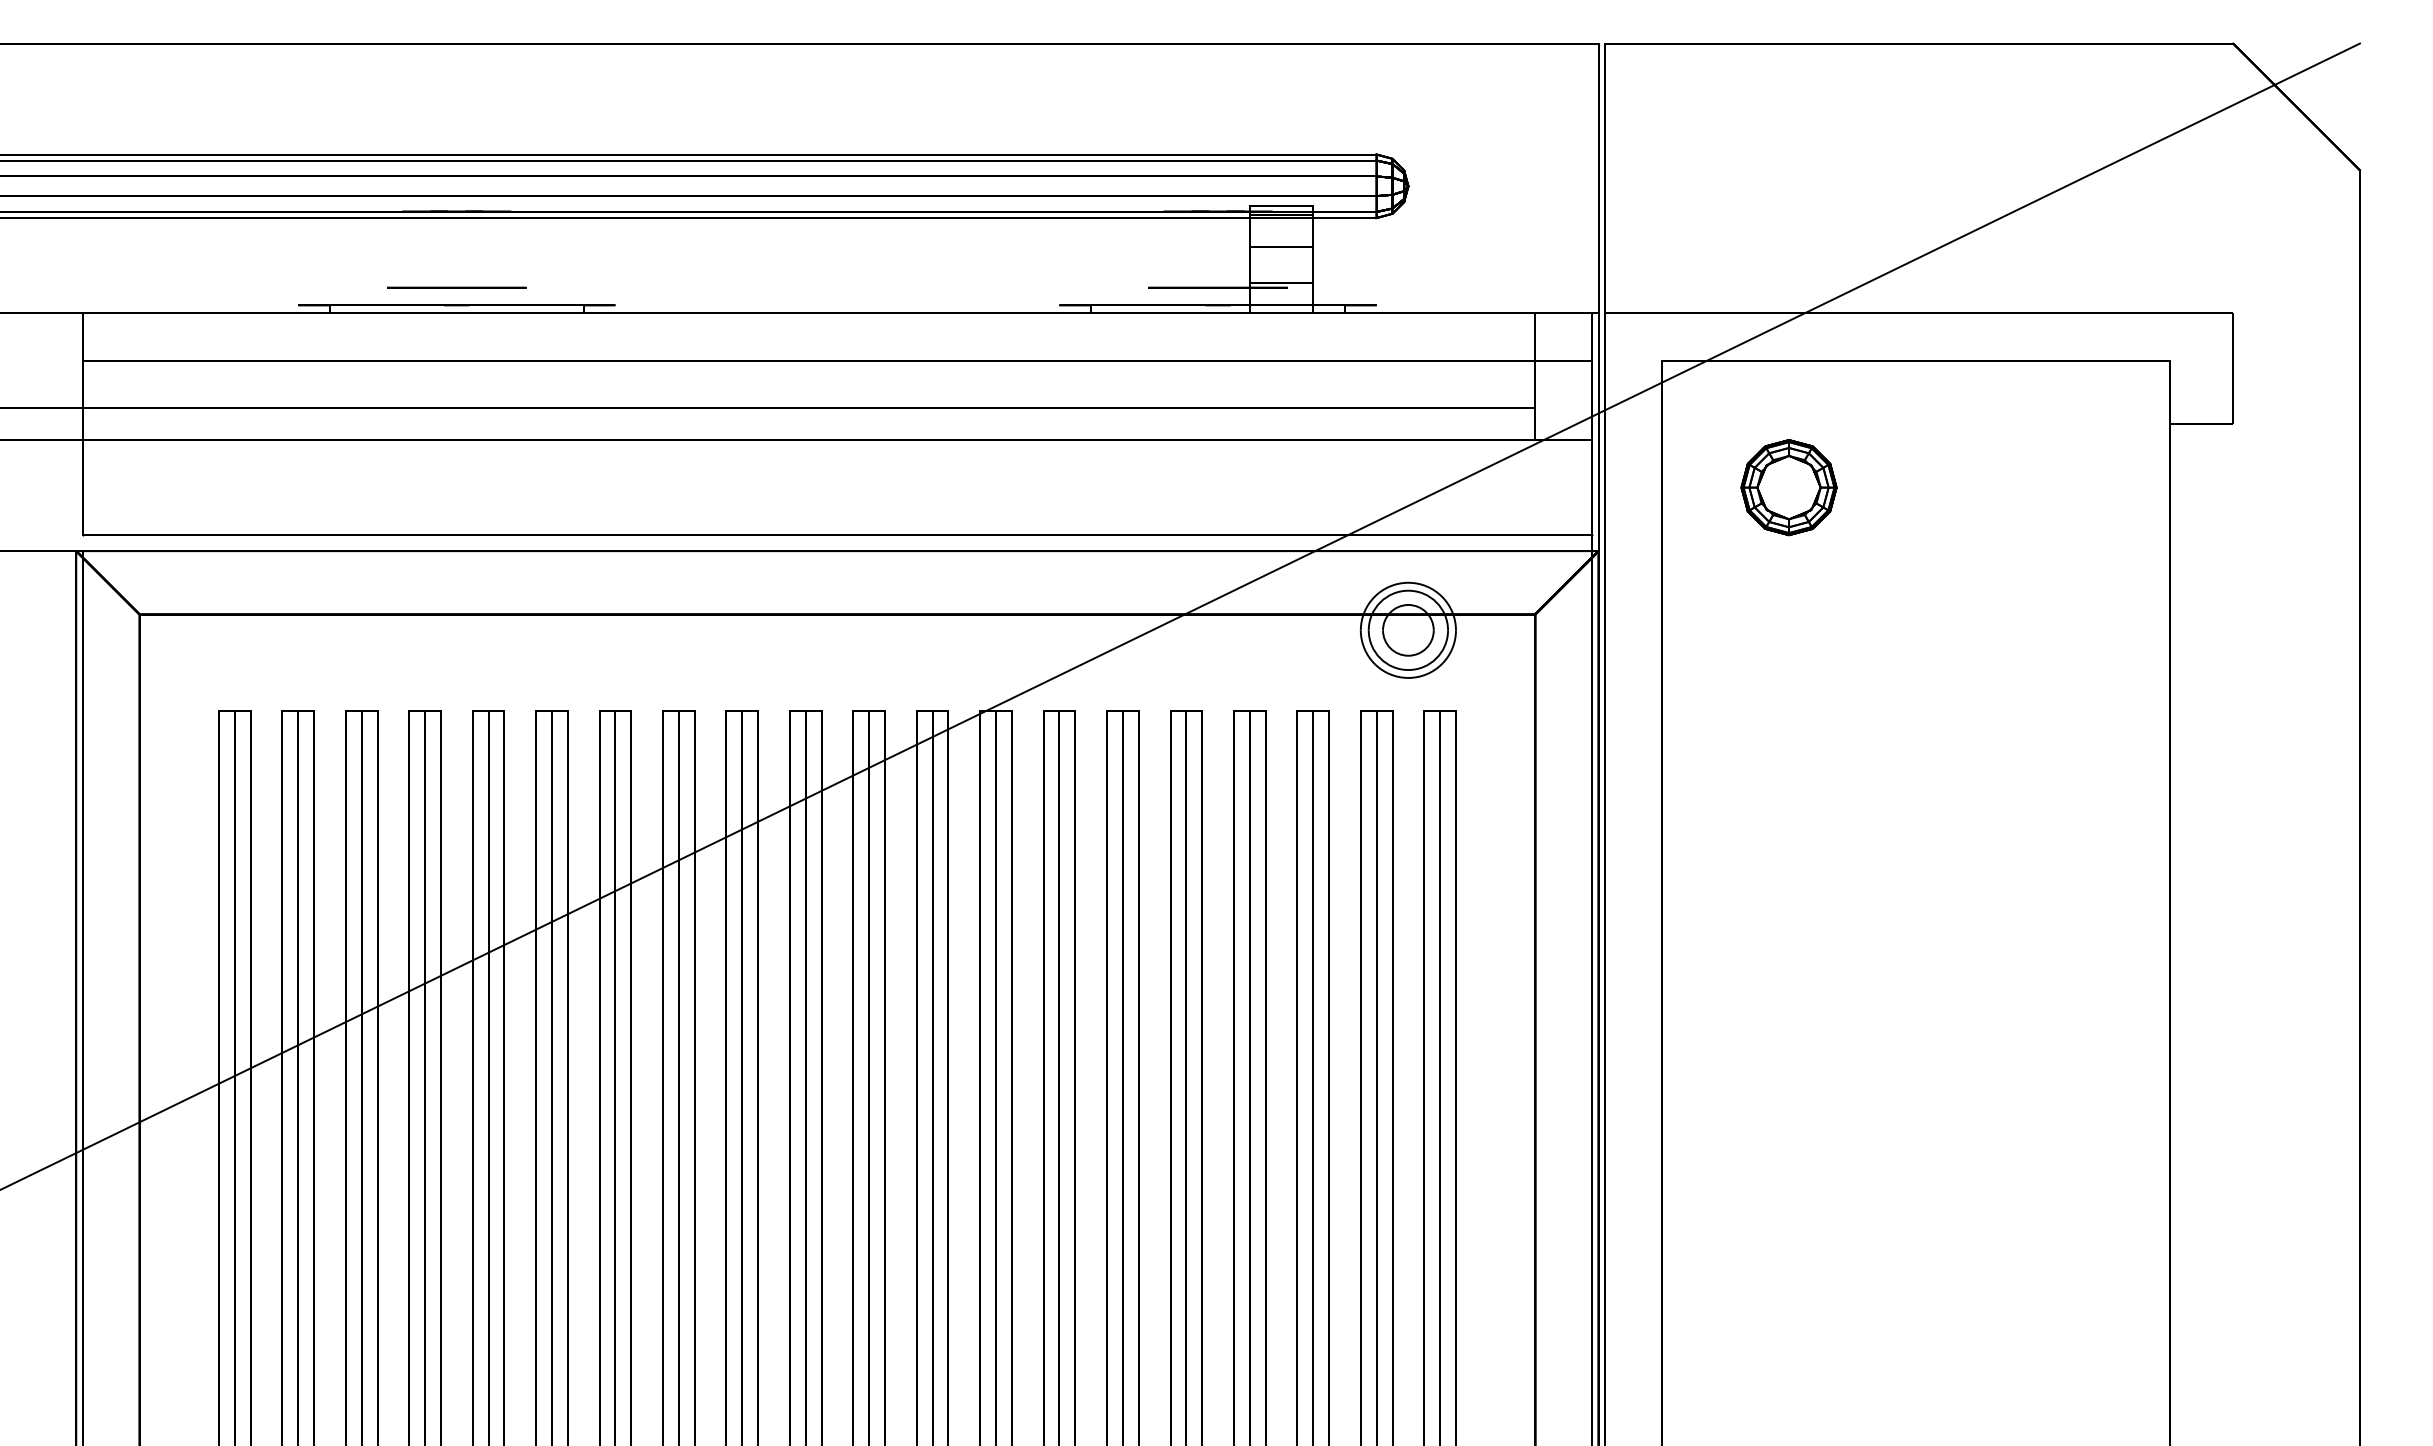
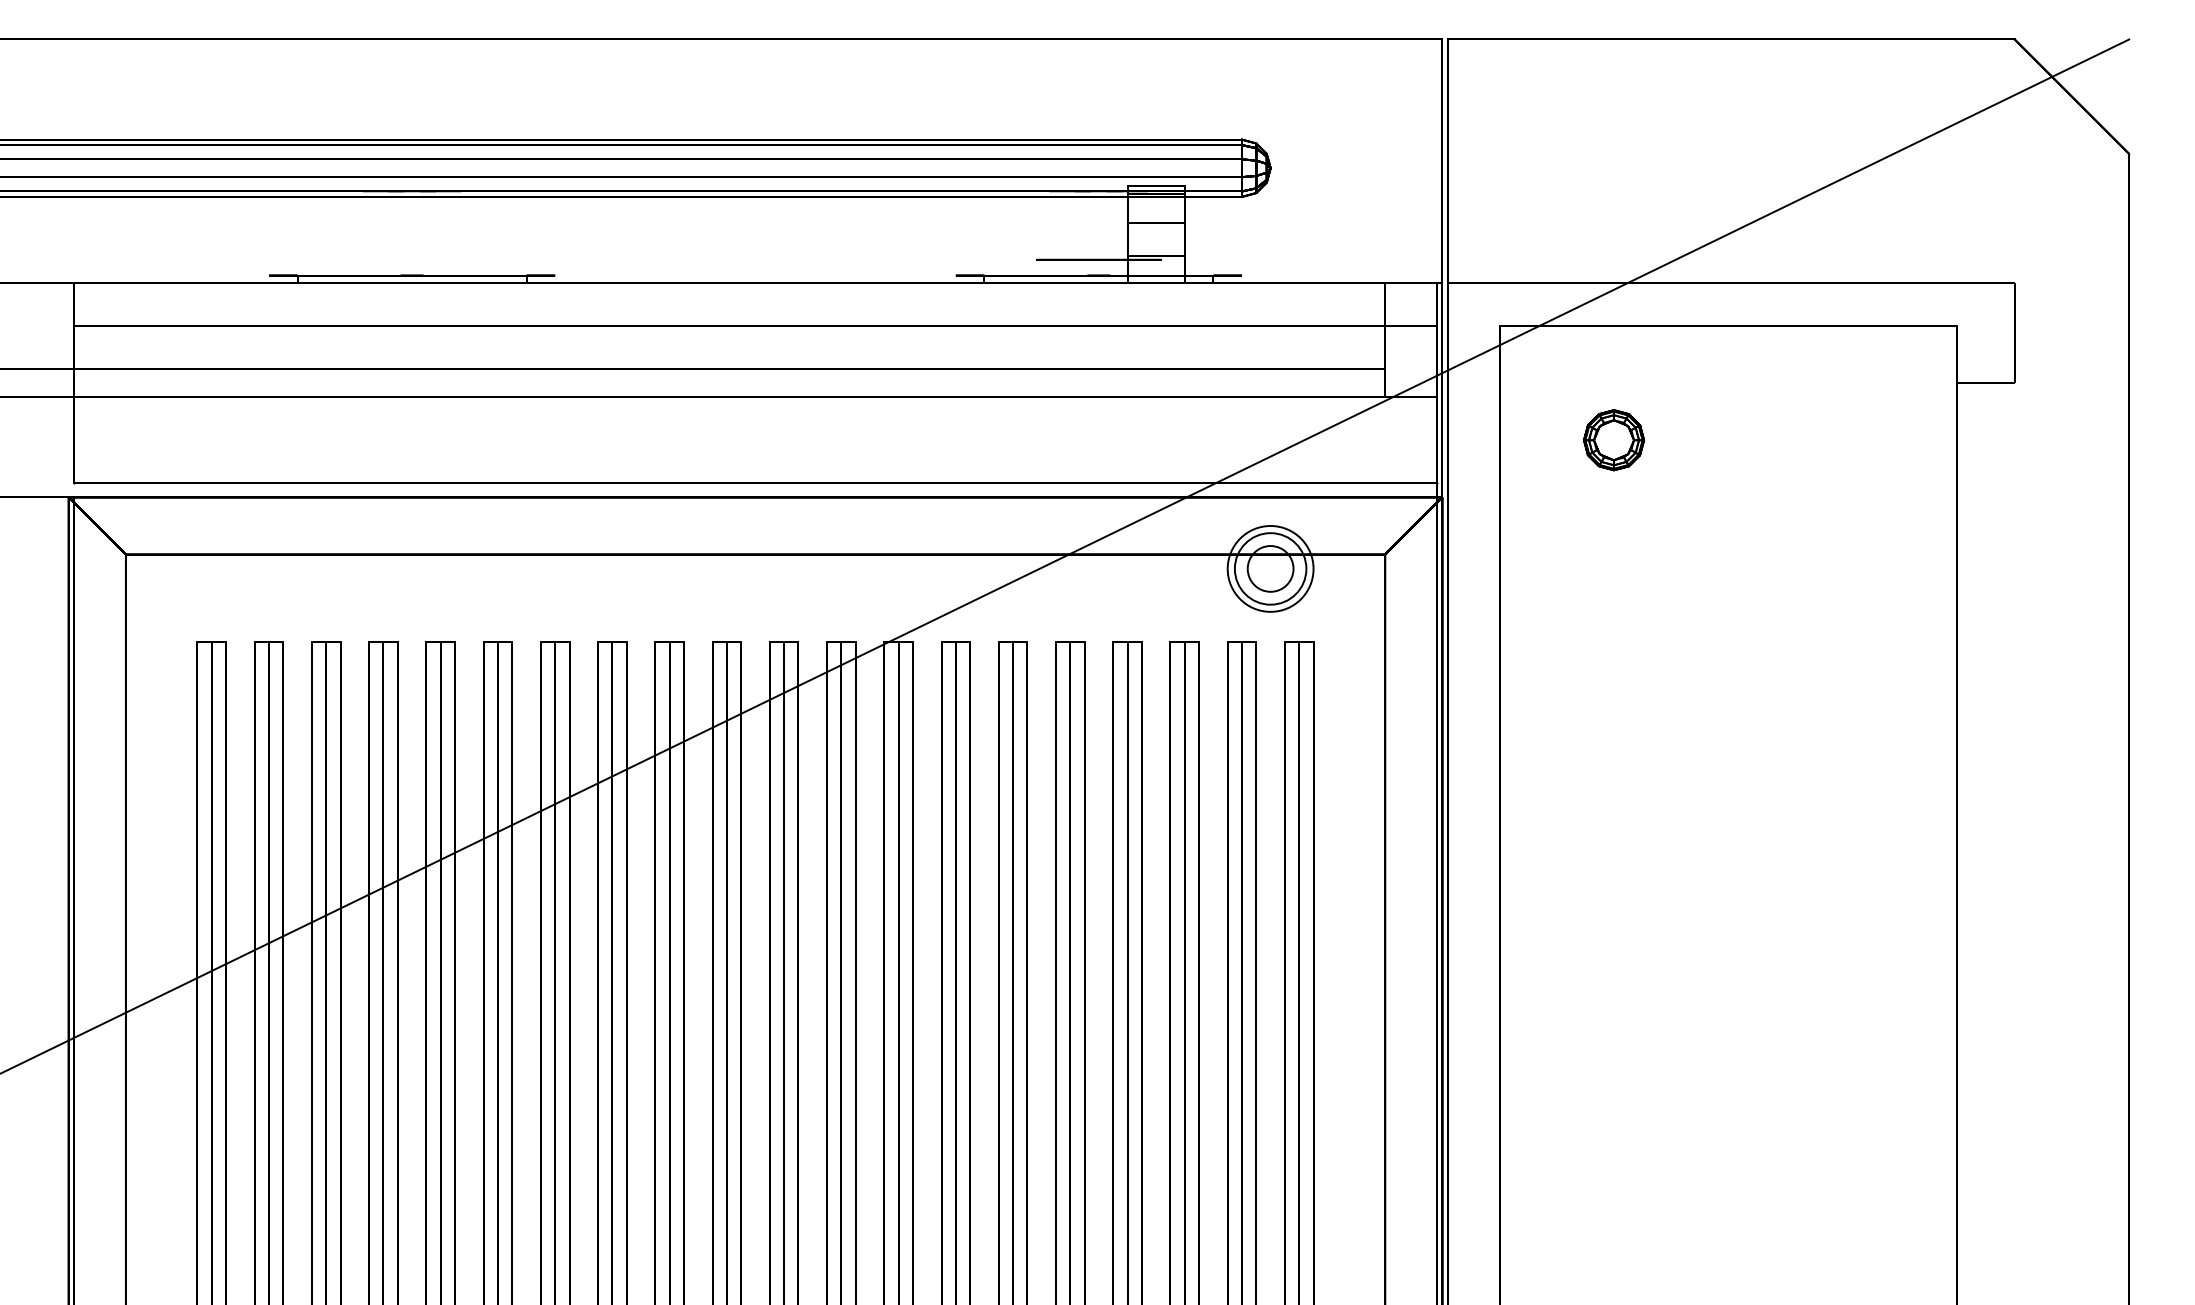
circle: (456, 287) -> (411, 259), removed
part: (1788, 487) -> (1613, 440), size x0.7

